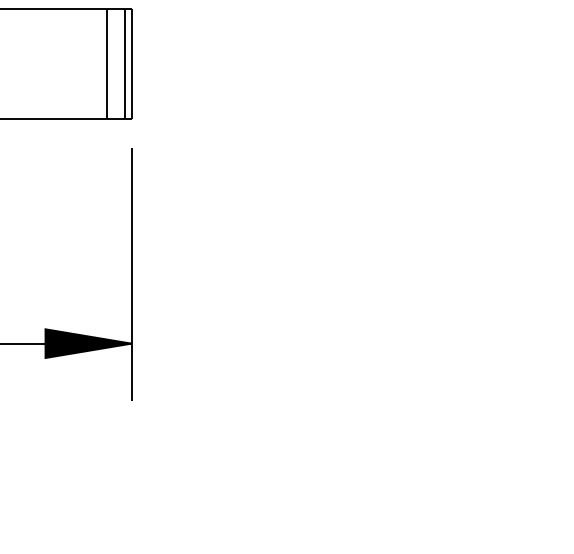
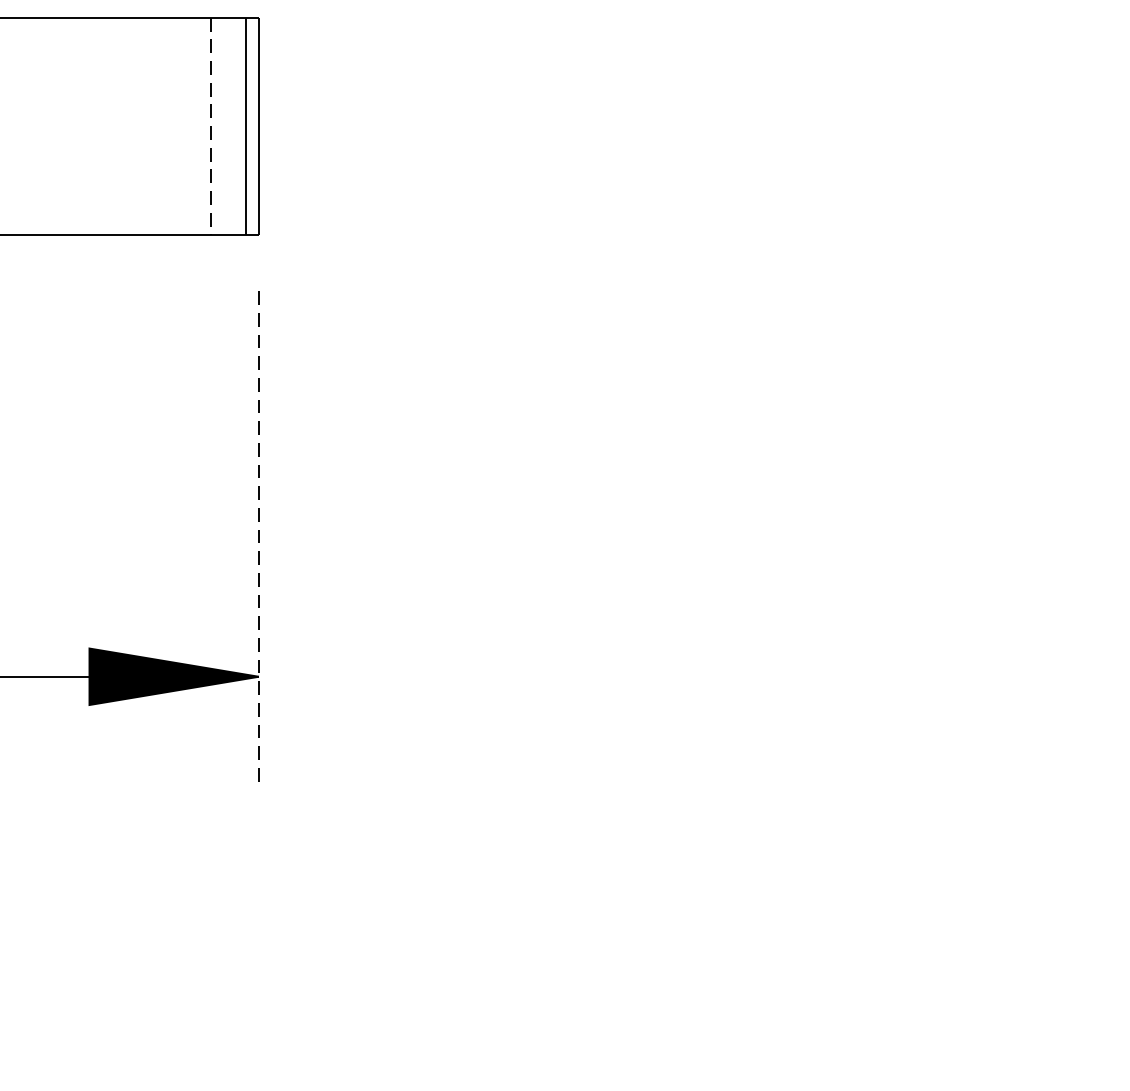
line: (107, 64) -> (211, 127), solid -> dashed
line: (131, 274) -> (258, 540), solid -> dashed

